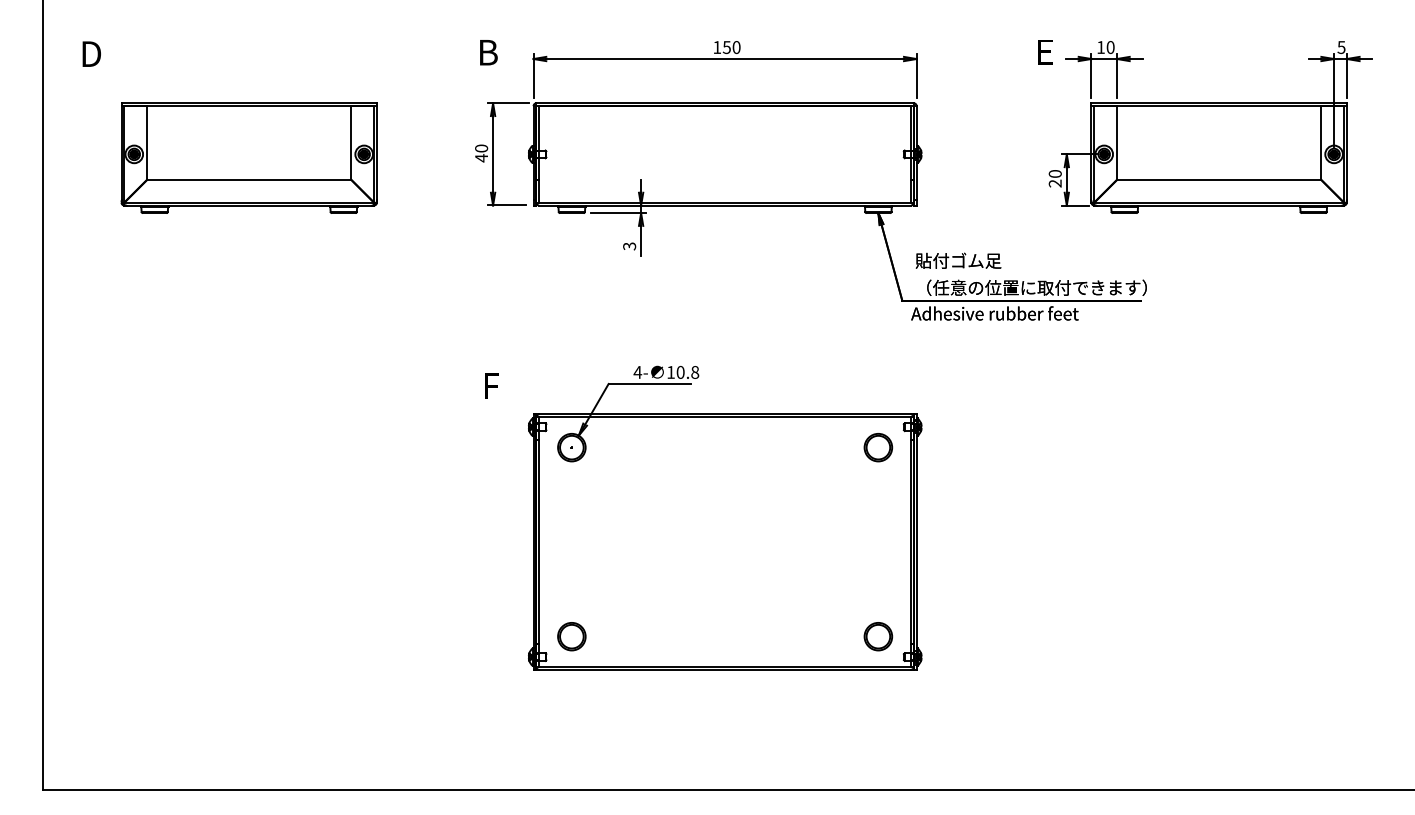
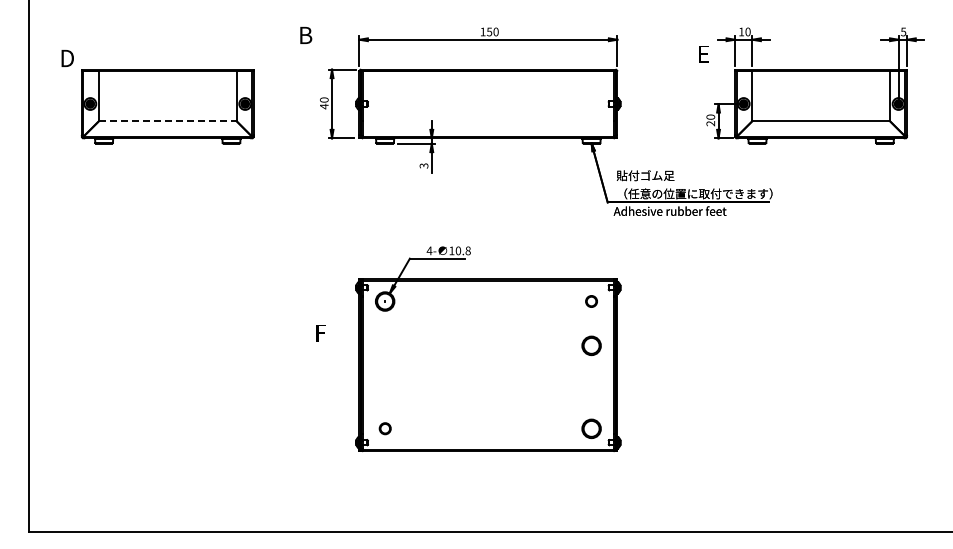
text: (489, 52) -> (306, 35), moved
text: (1044, 52) -> (703, 54), moved
text: (91, 54) -> (67, 58), moved
line: (248, 180) -> (167, 121), solid -> dashed
text: (490, 386) -> (320, 333), moved
circle: (878, 447) -> (591, 301), size x0.6
circle: (878, 512) -> (591, 345), added
circle: (572, 636) -> (385, 428), size x0.6

